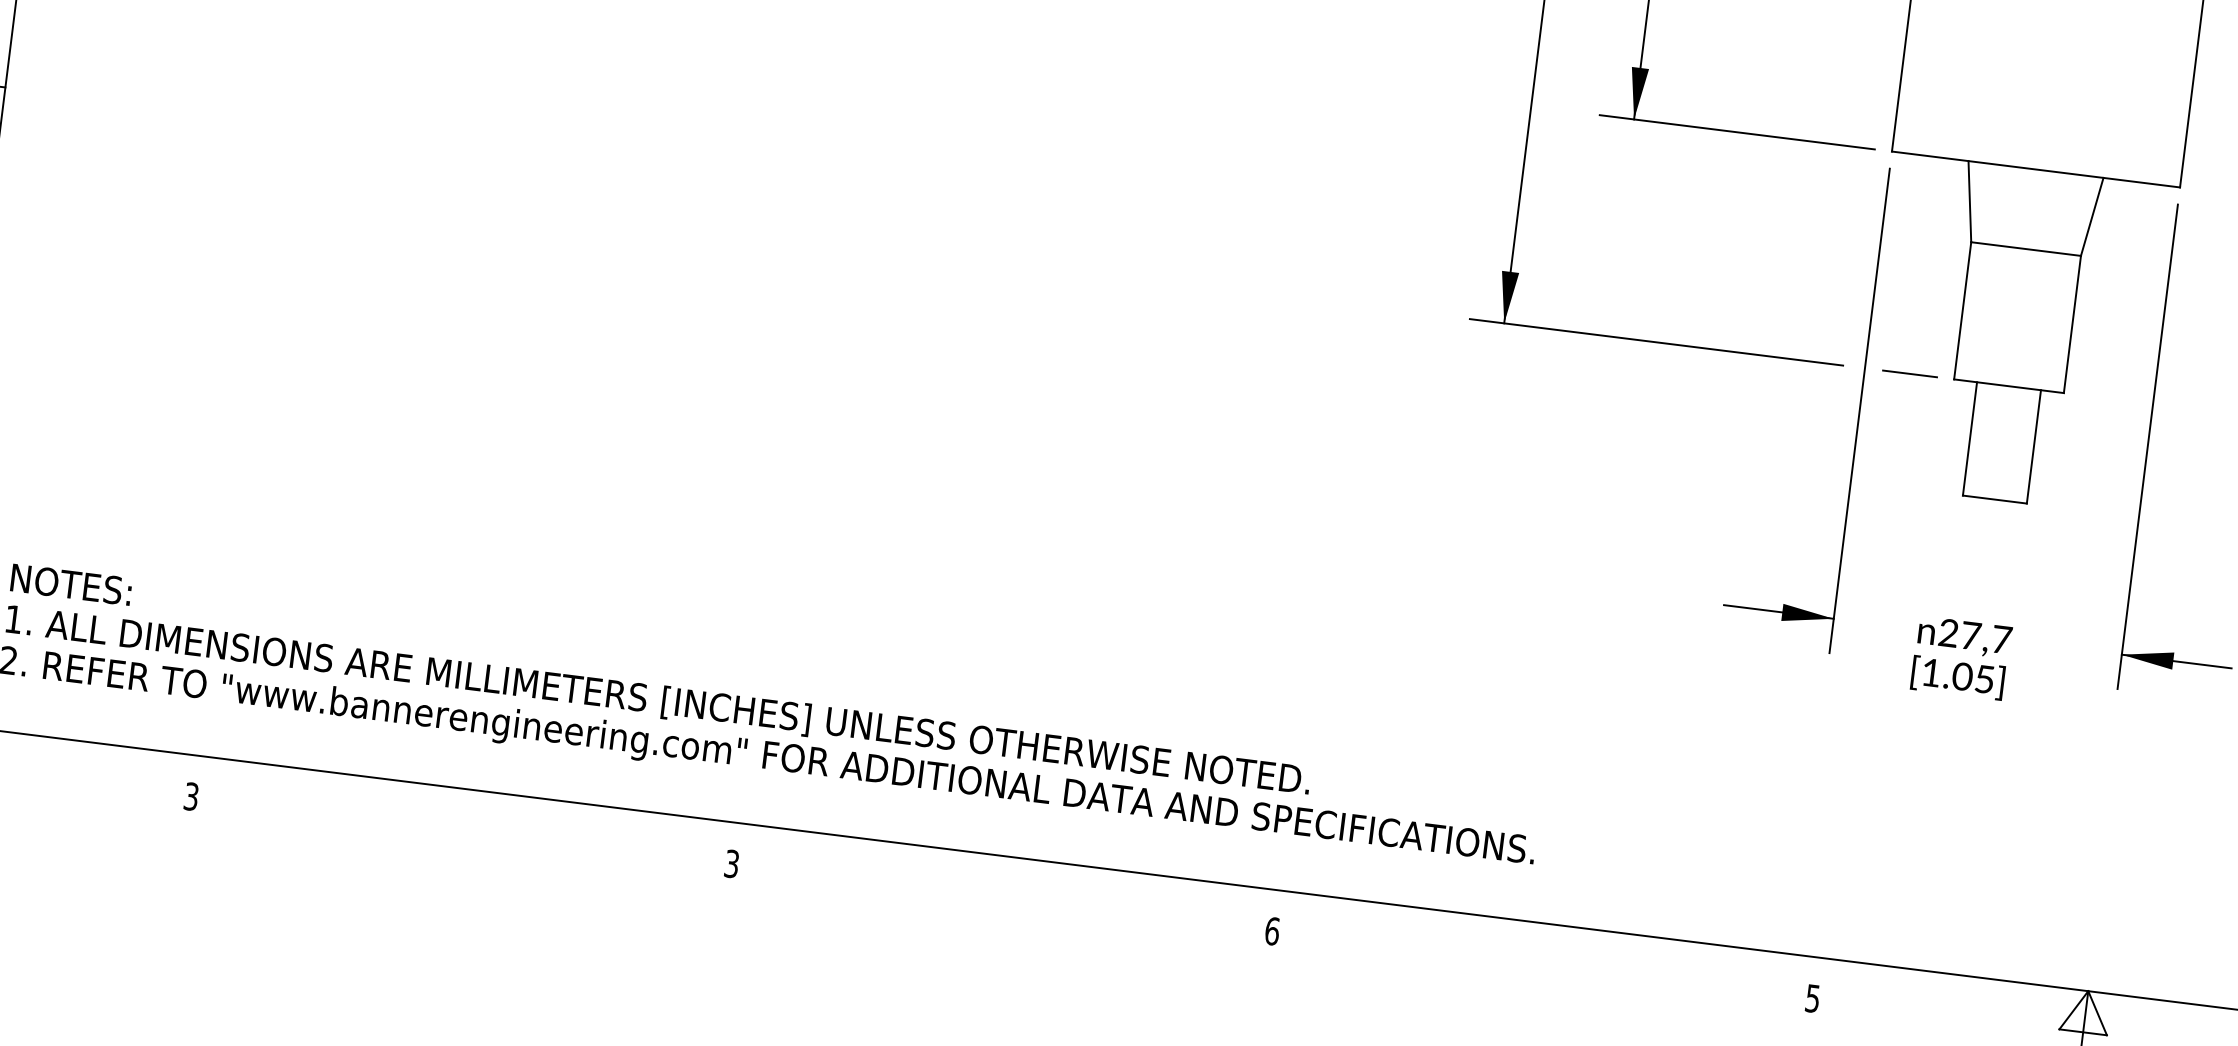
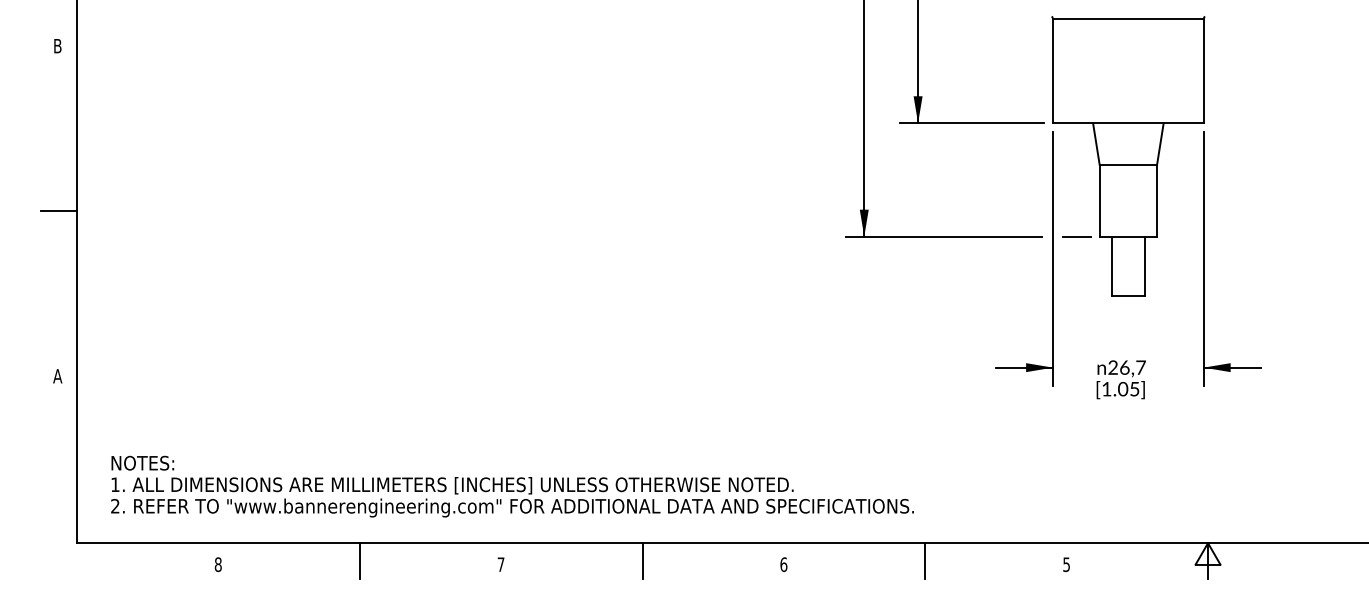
text: (1970, 635) -> (1124, 367), 27,7 -> 26,7
text: (189, 796) -> (217, 564), 3 -> 8
line: (462, 824) -> (359, 561), added
text: (730, 863) -> (500, 564), 3 -> 7
line: (1002, 891) -> (642, 561), added
line: (1543, 958) -> (925, 561), added

